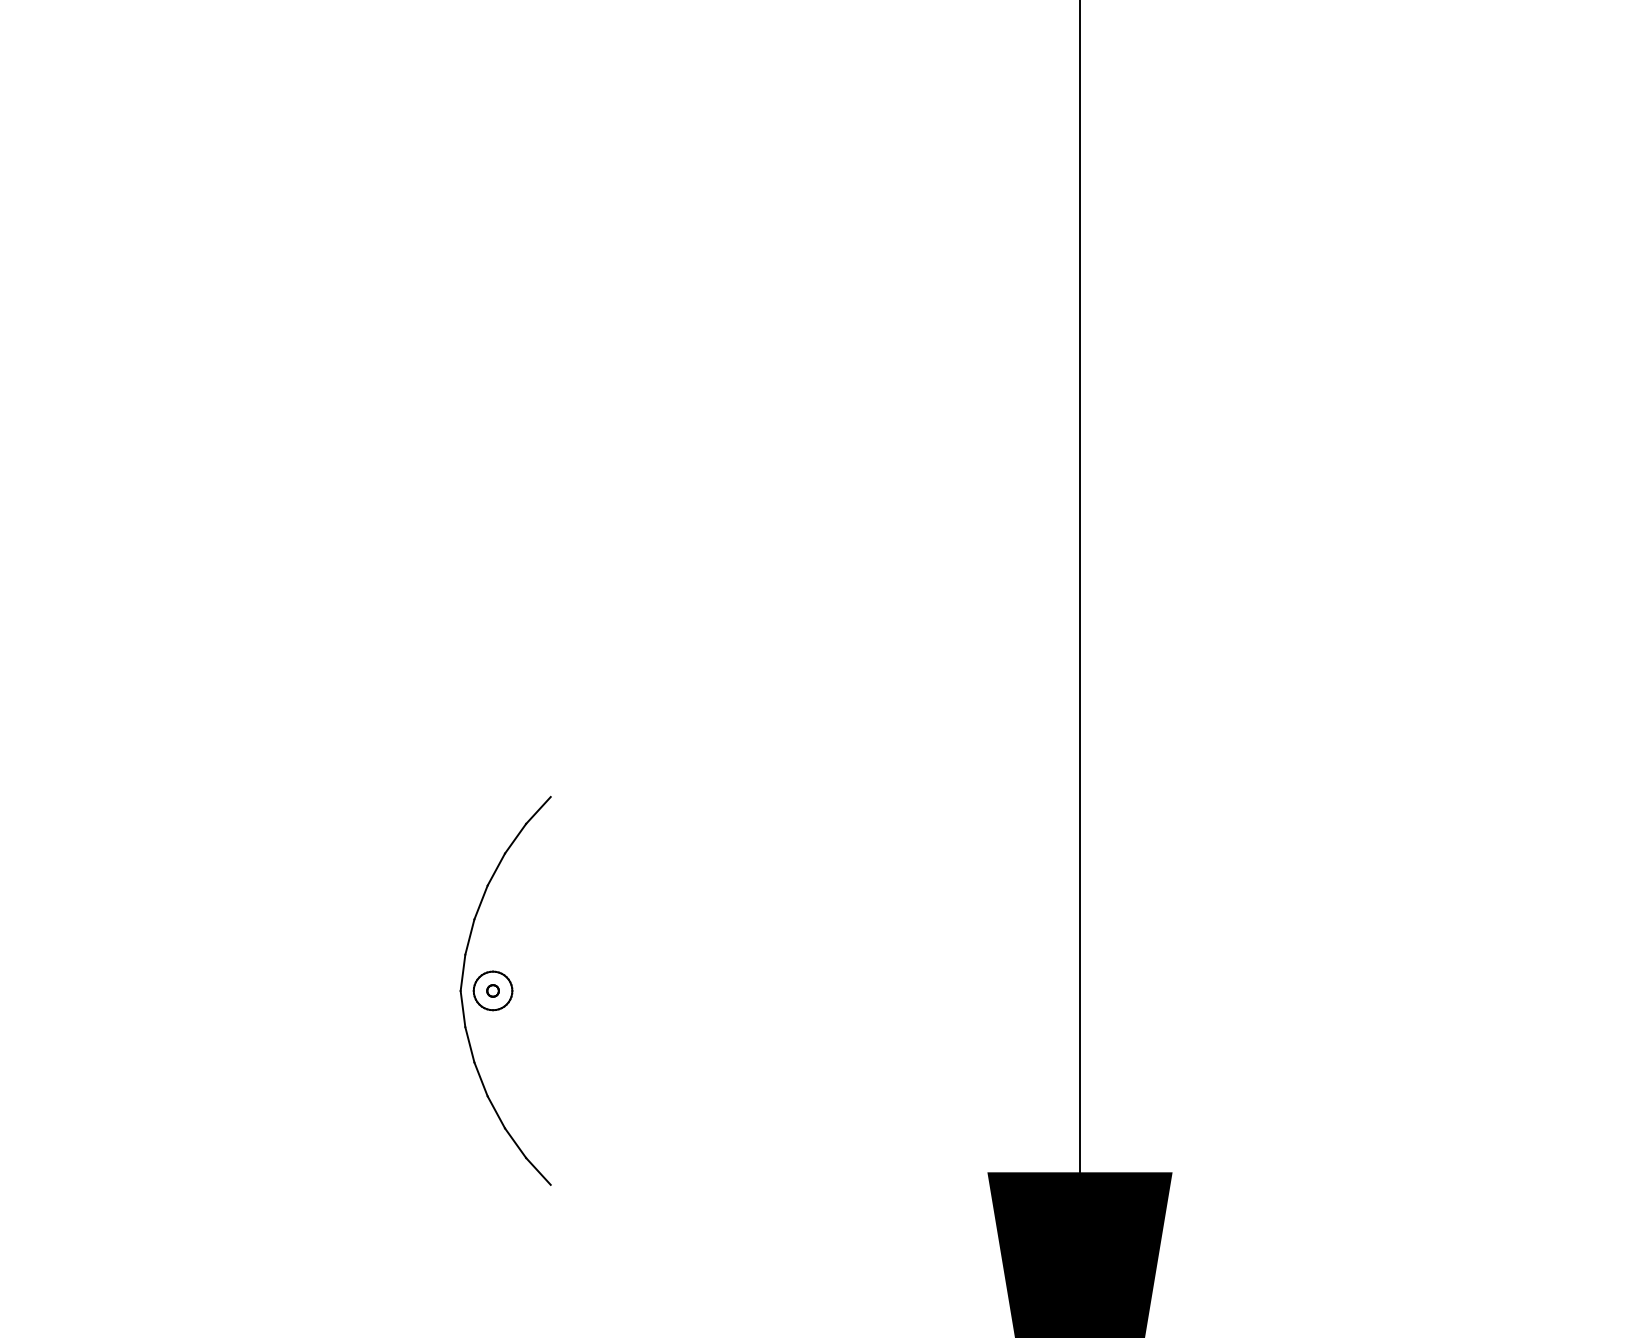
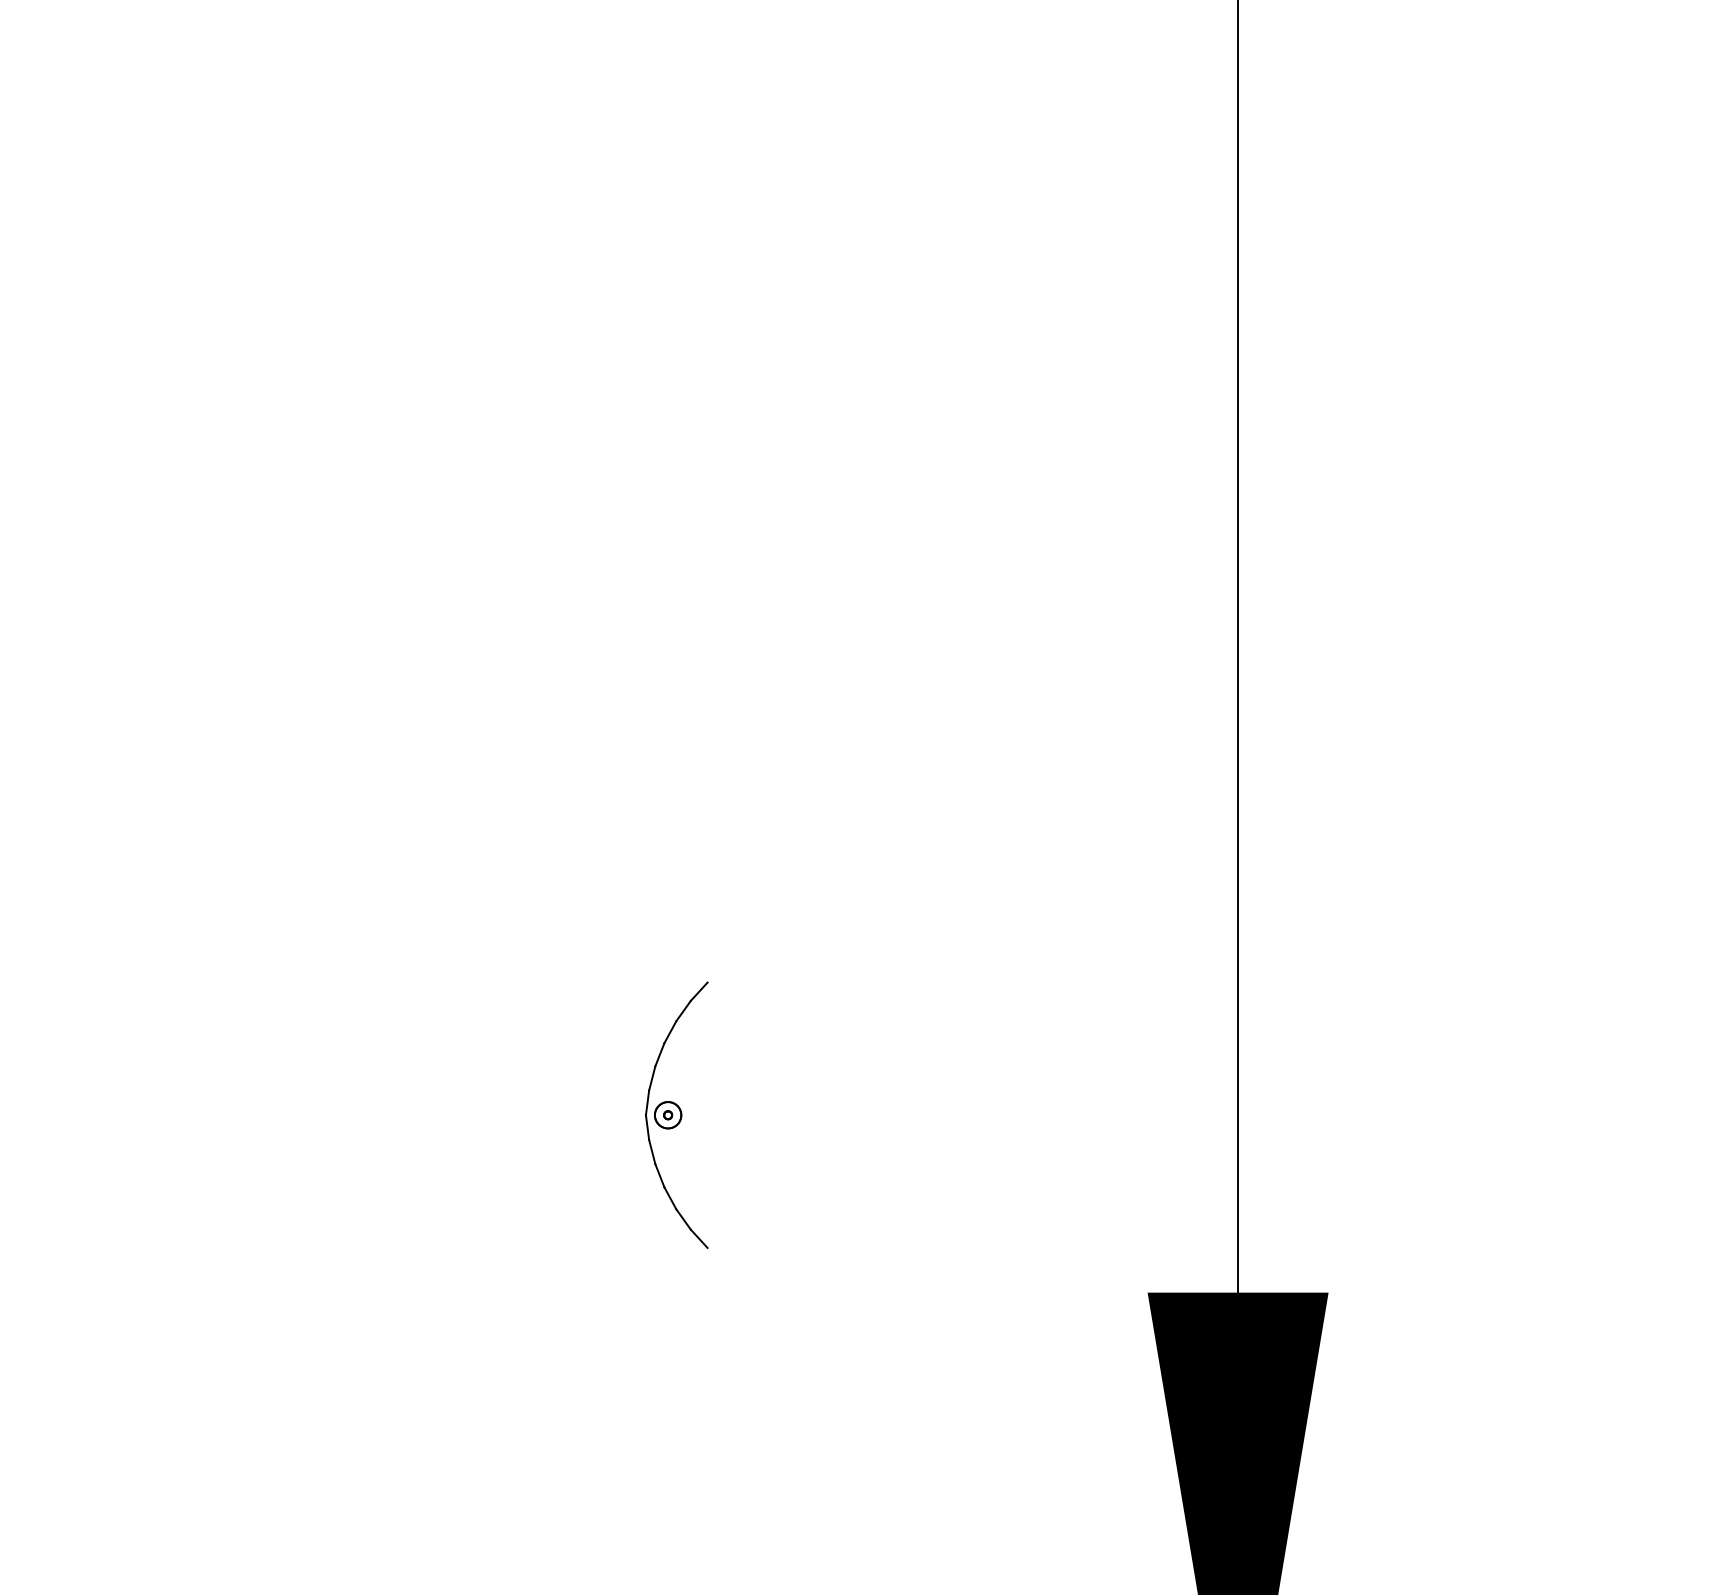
part: (505, 990) -> (676, 1114), size x0.7

